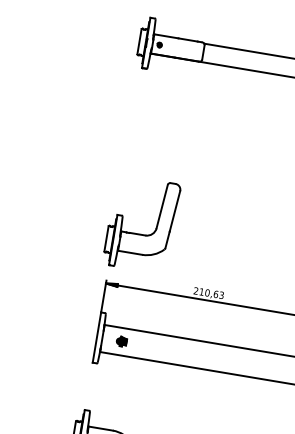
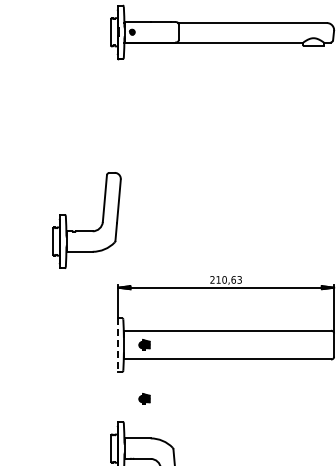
part: (139, 233) -> (86, 230), moved
line: (97, 338) -> (118, 345), solid -> dashed
part: (113, 392) -> (144, 398), added

